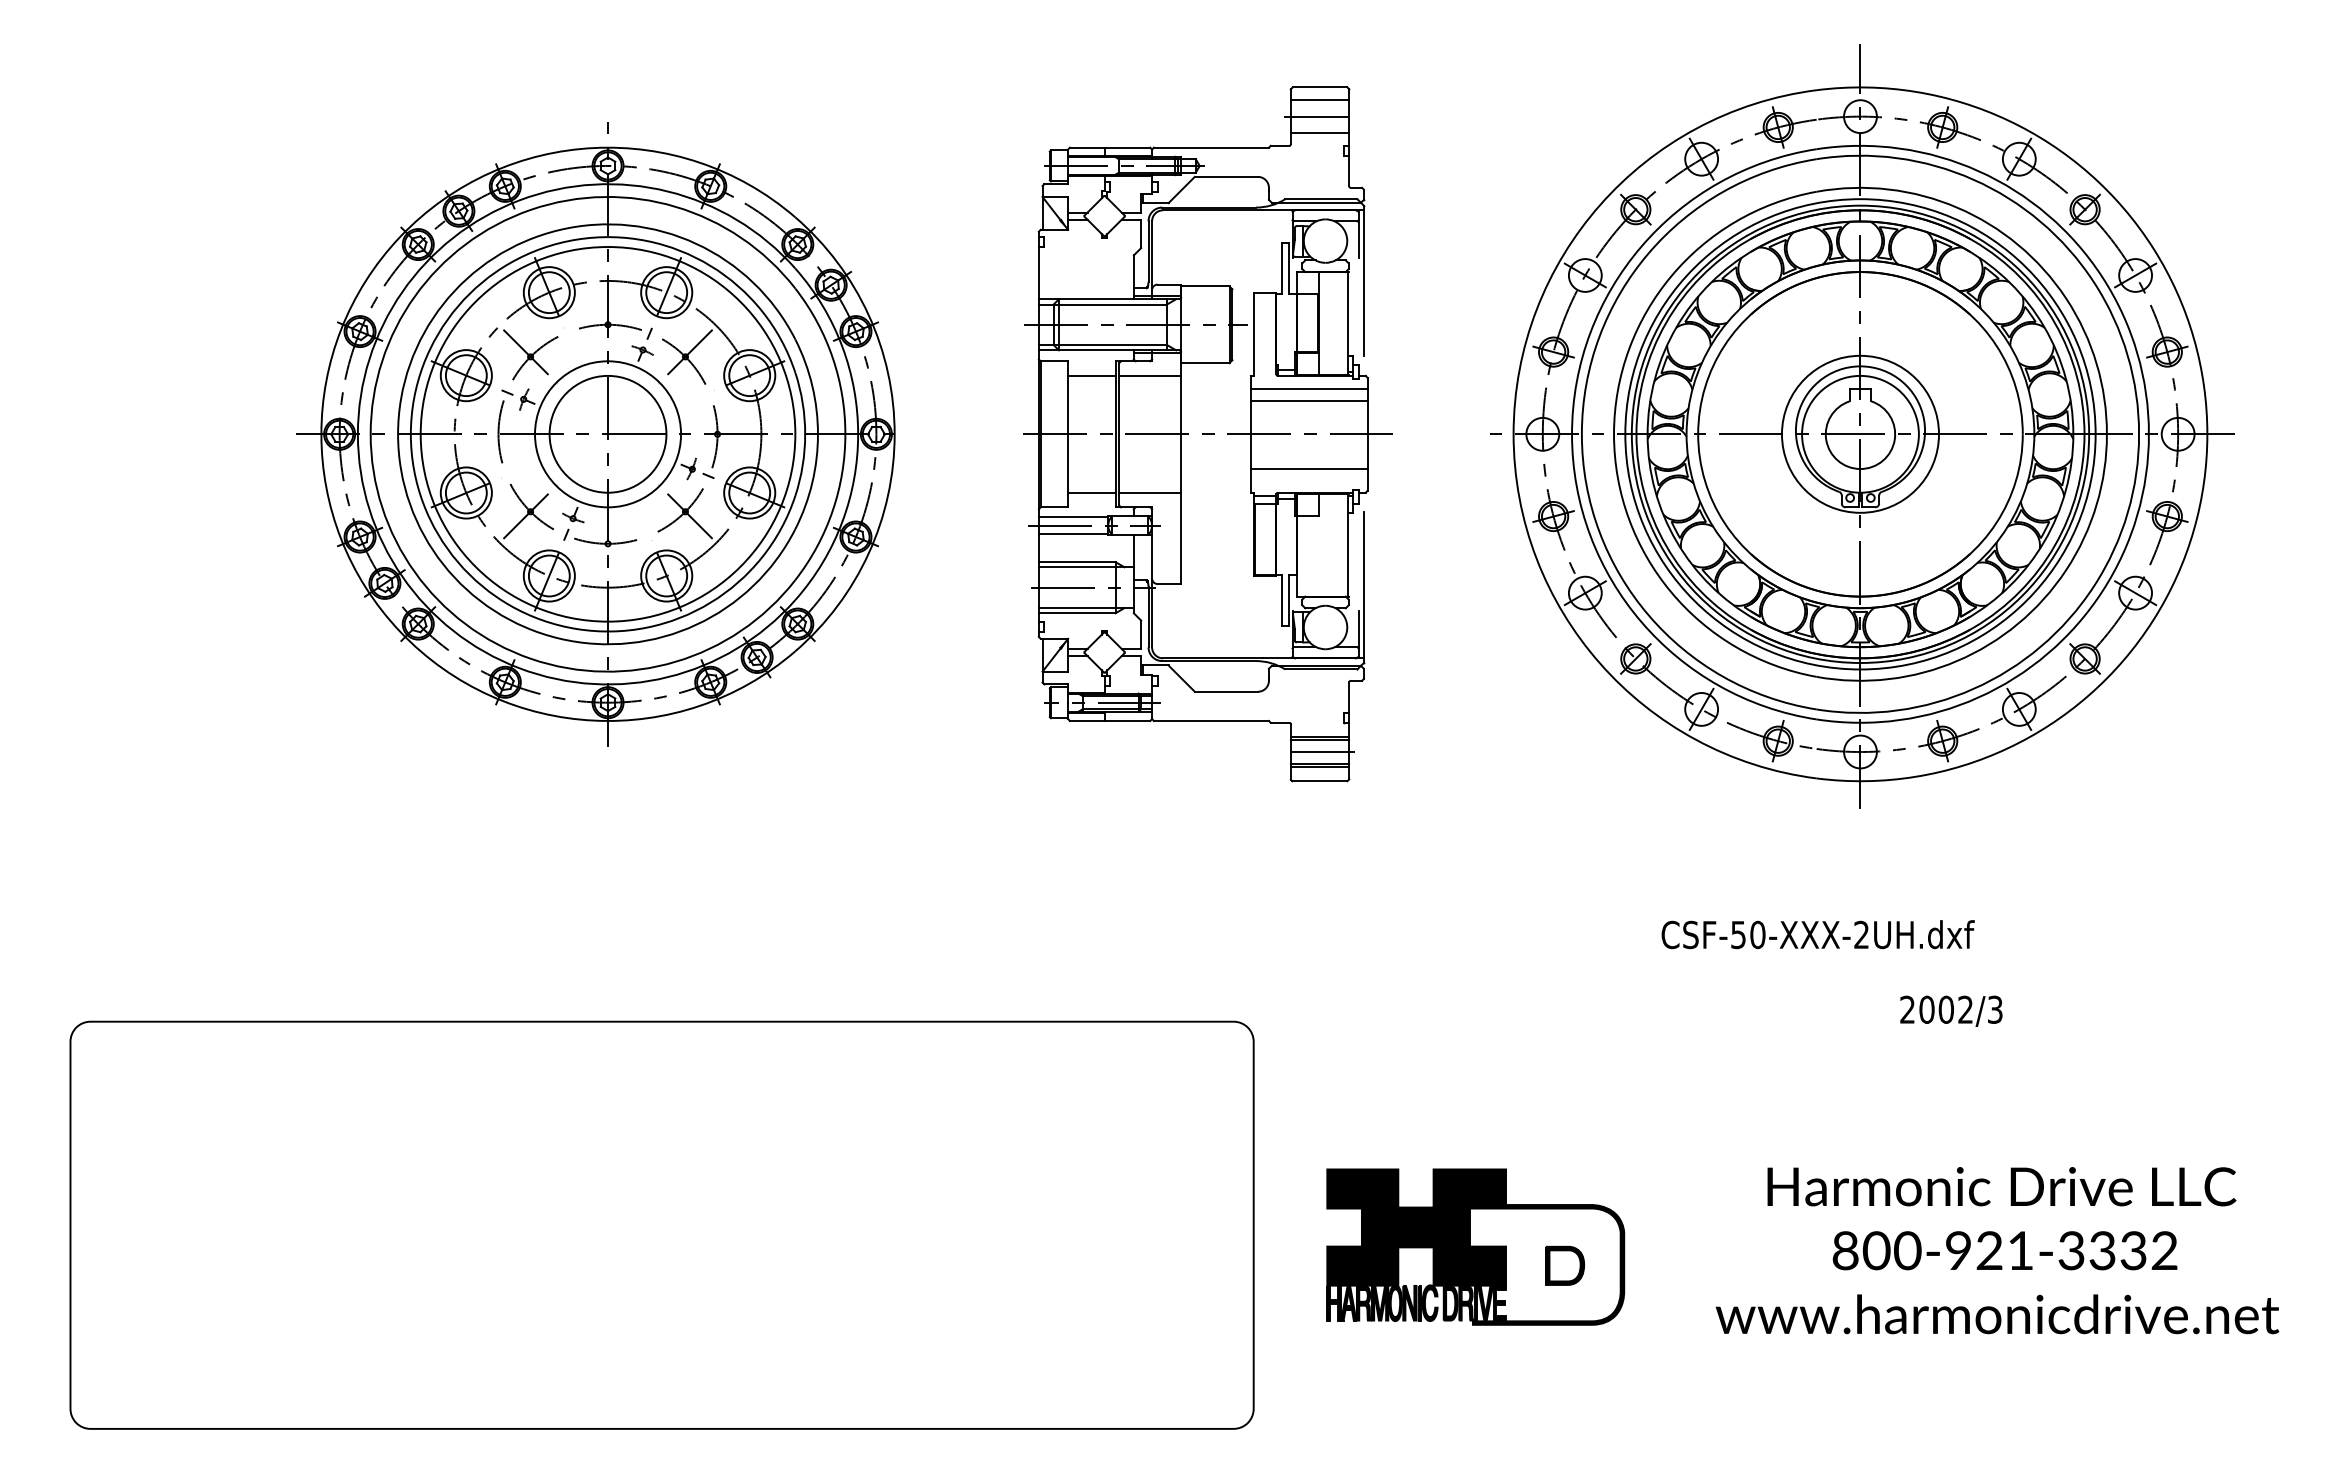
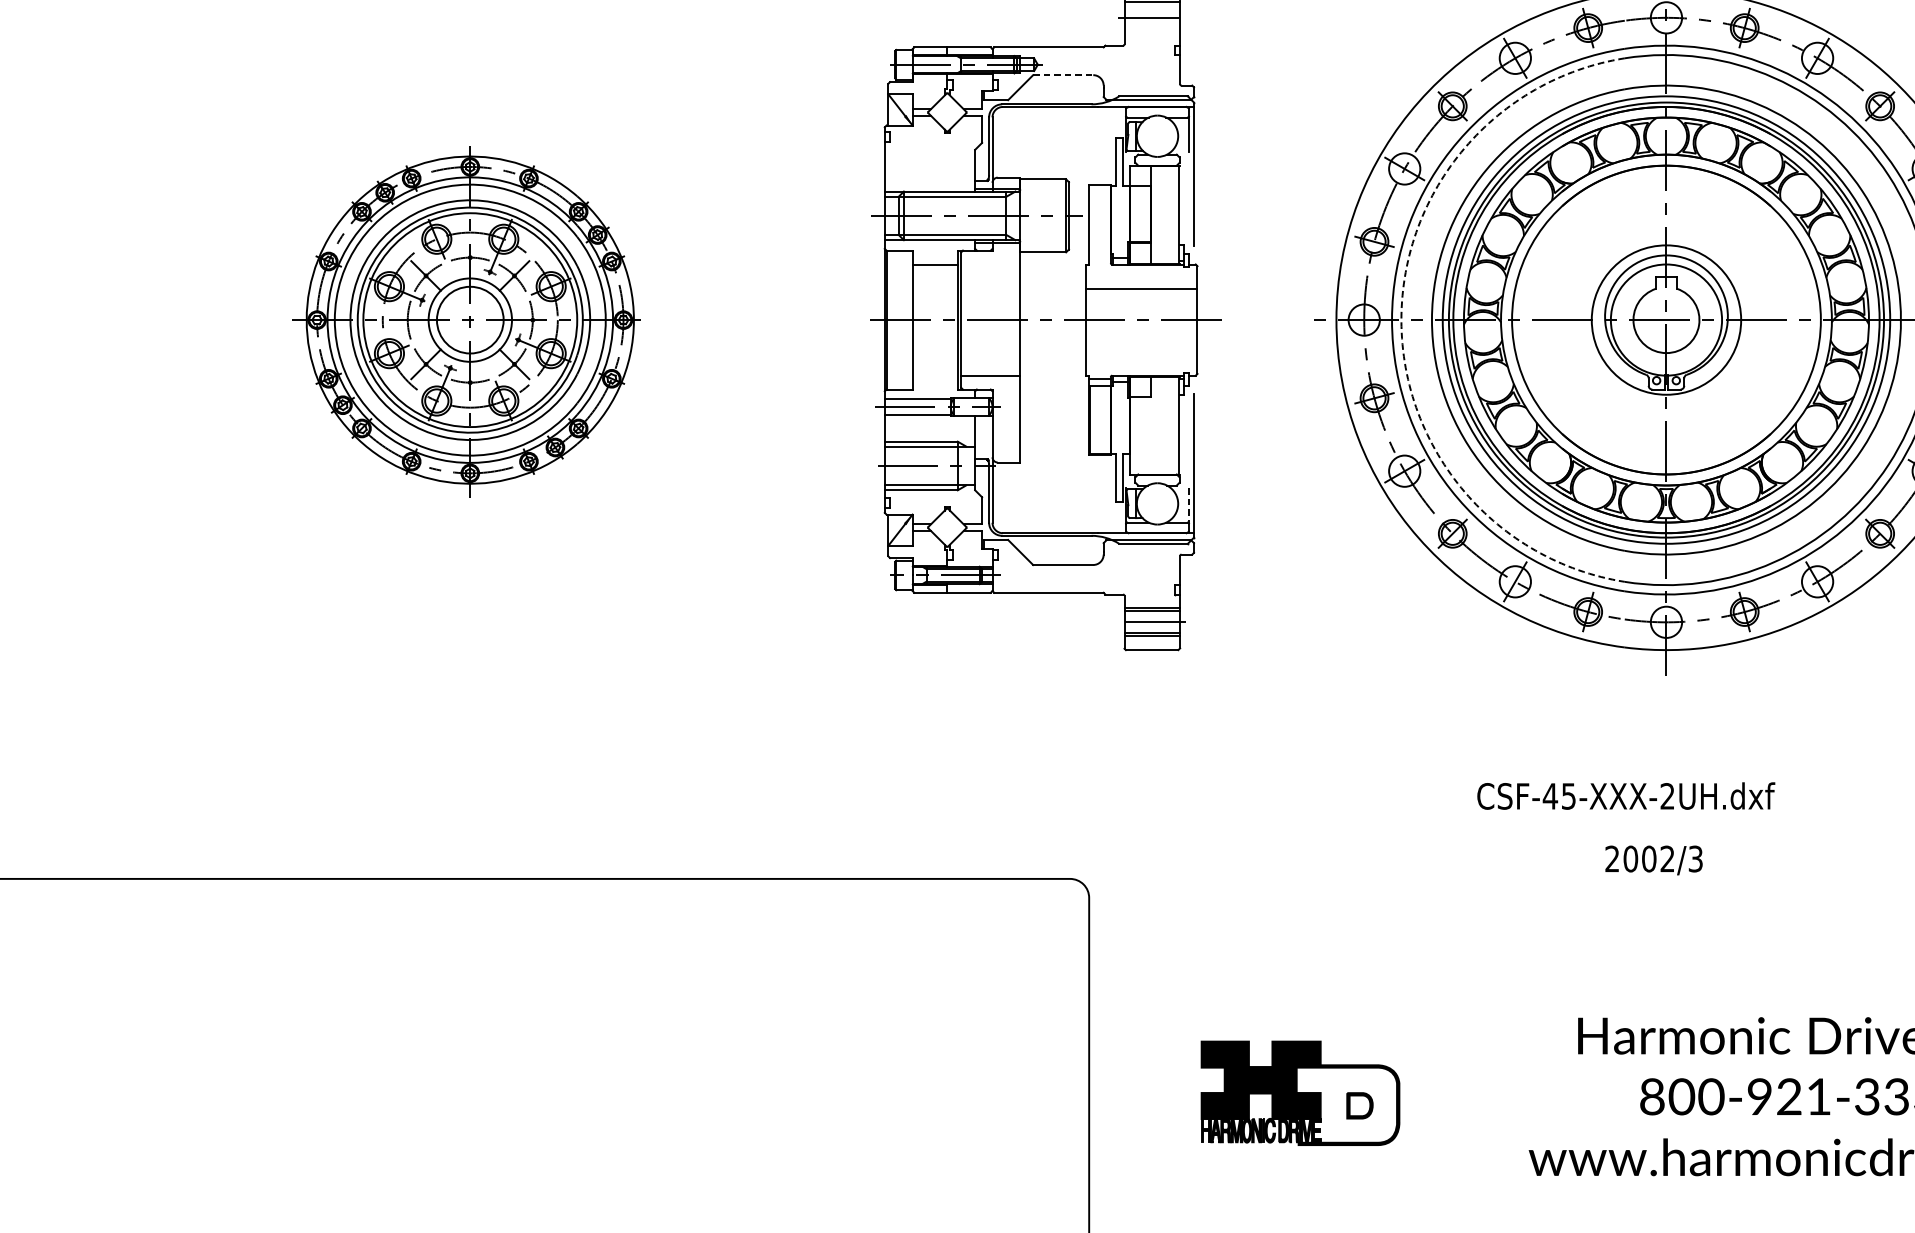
line: (1319, 133) -> (1151, 33), removed
line: (1226, 176) -> (1063, 74), solid -> dashed
line: (1150, 375) -> (990, 264), removed
line: (1308, 389) -> (1141, 277), removed
part: (595, 434) -> (462, 320), size x0.6
arc: (1581, 434) -> (1401, 320), solid -> dashed
line: (1308, 469) -> (1141, 353), removed
line: (1091, 492) -> (934, 375), removed
line: (1358, 629) -> (1188, 505), solid -> dashed
text: (1747, 934) -> (1558, 795), CSF-50-XXX-2UH.dxf -> CSF-45-XXX-2UH.dxf
text: (1951, 1010) -> (1654, 859), moved
part: (1475, 1246) -> (1300, 1092), size x0.7

